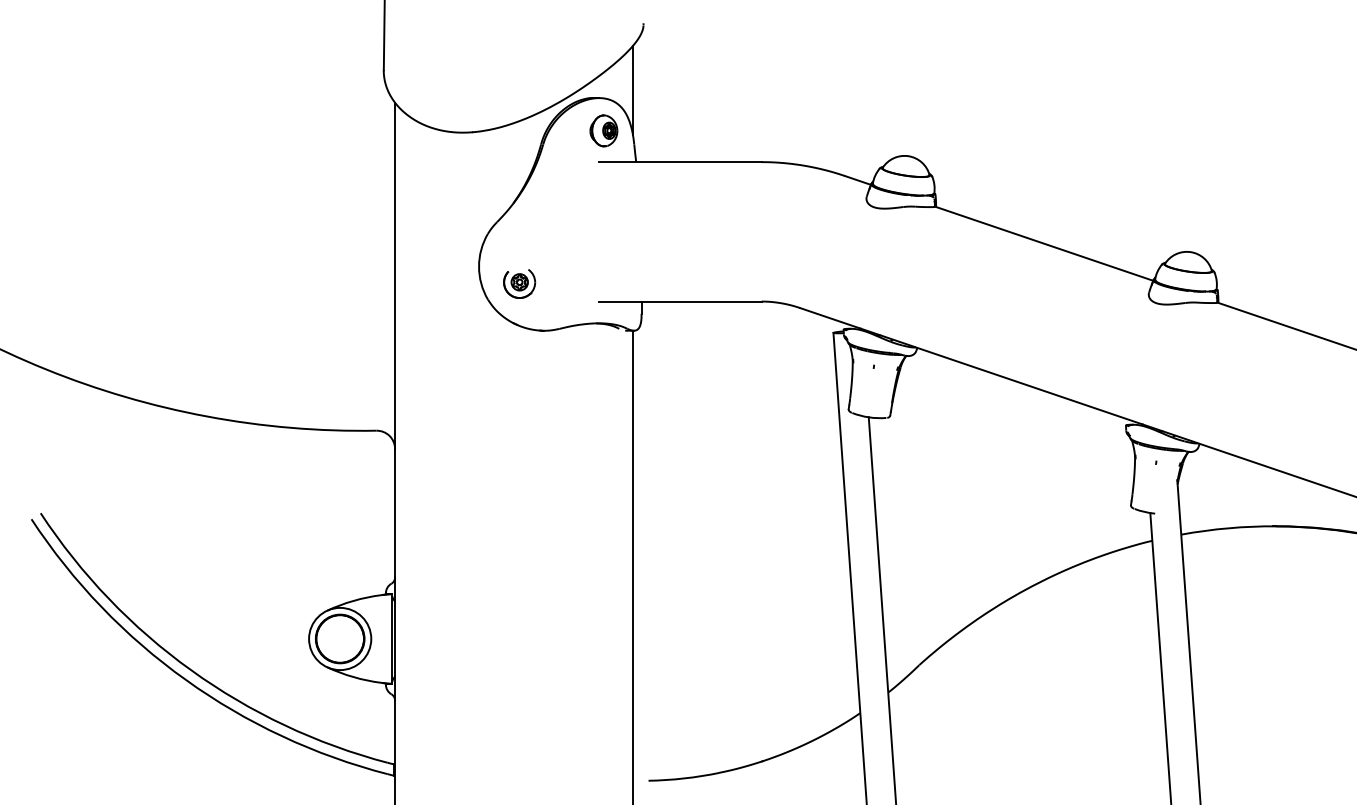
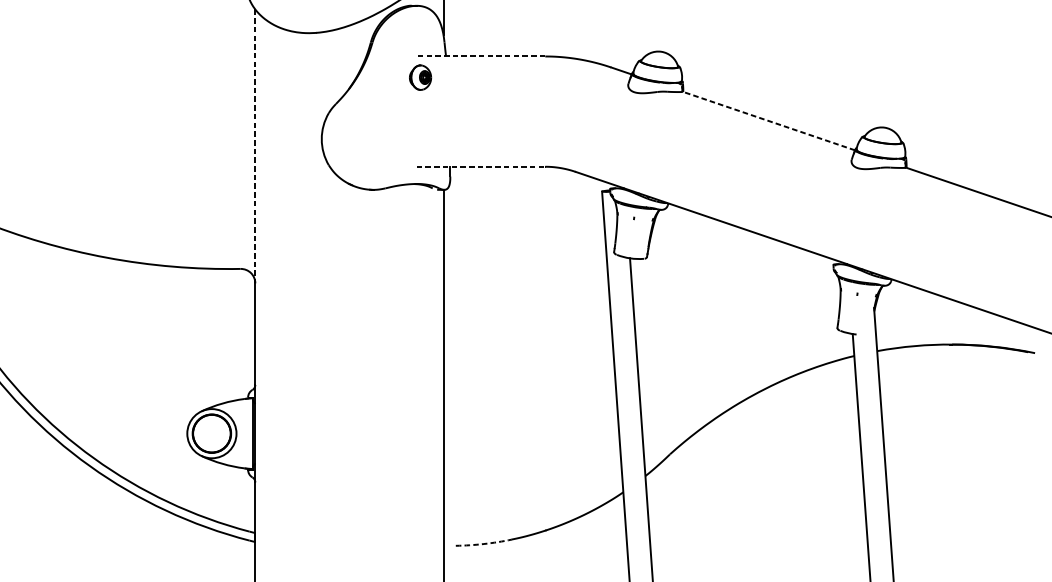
part: (603, 130) -> (420, 77), moved
line: (679, 162) -> (480, 56), solid -> dashed
line: (1043, 243) -> (768, 120), solid -> dashed
line: (395, 276) -> (255, 146), solid -> dashed
part: (519, 283) -> (353, 152), removed
line: (680, 301) -> (481, 166), solid -> dashed
arc: (684, 778) -> (484, 544), solid -> dashed

